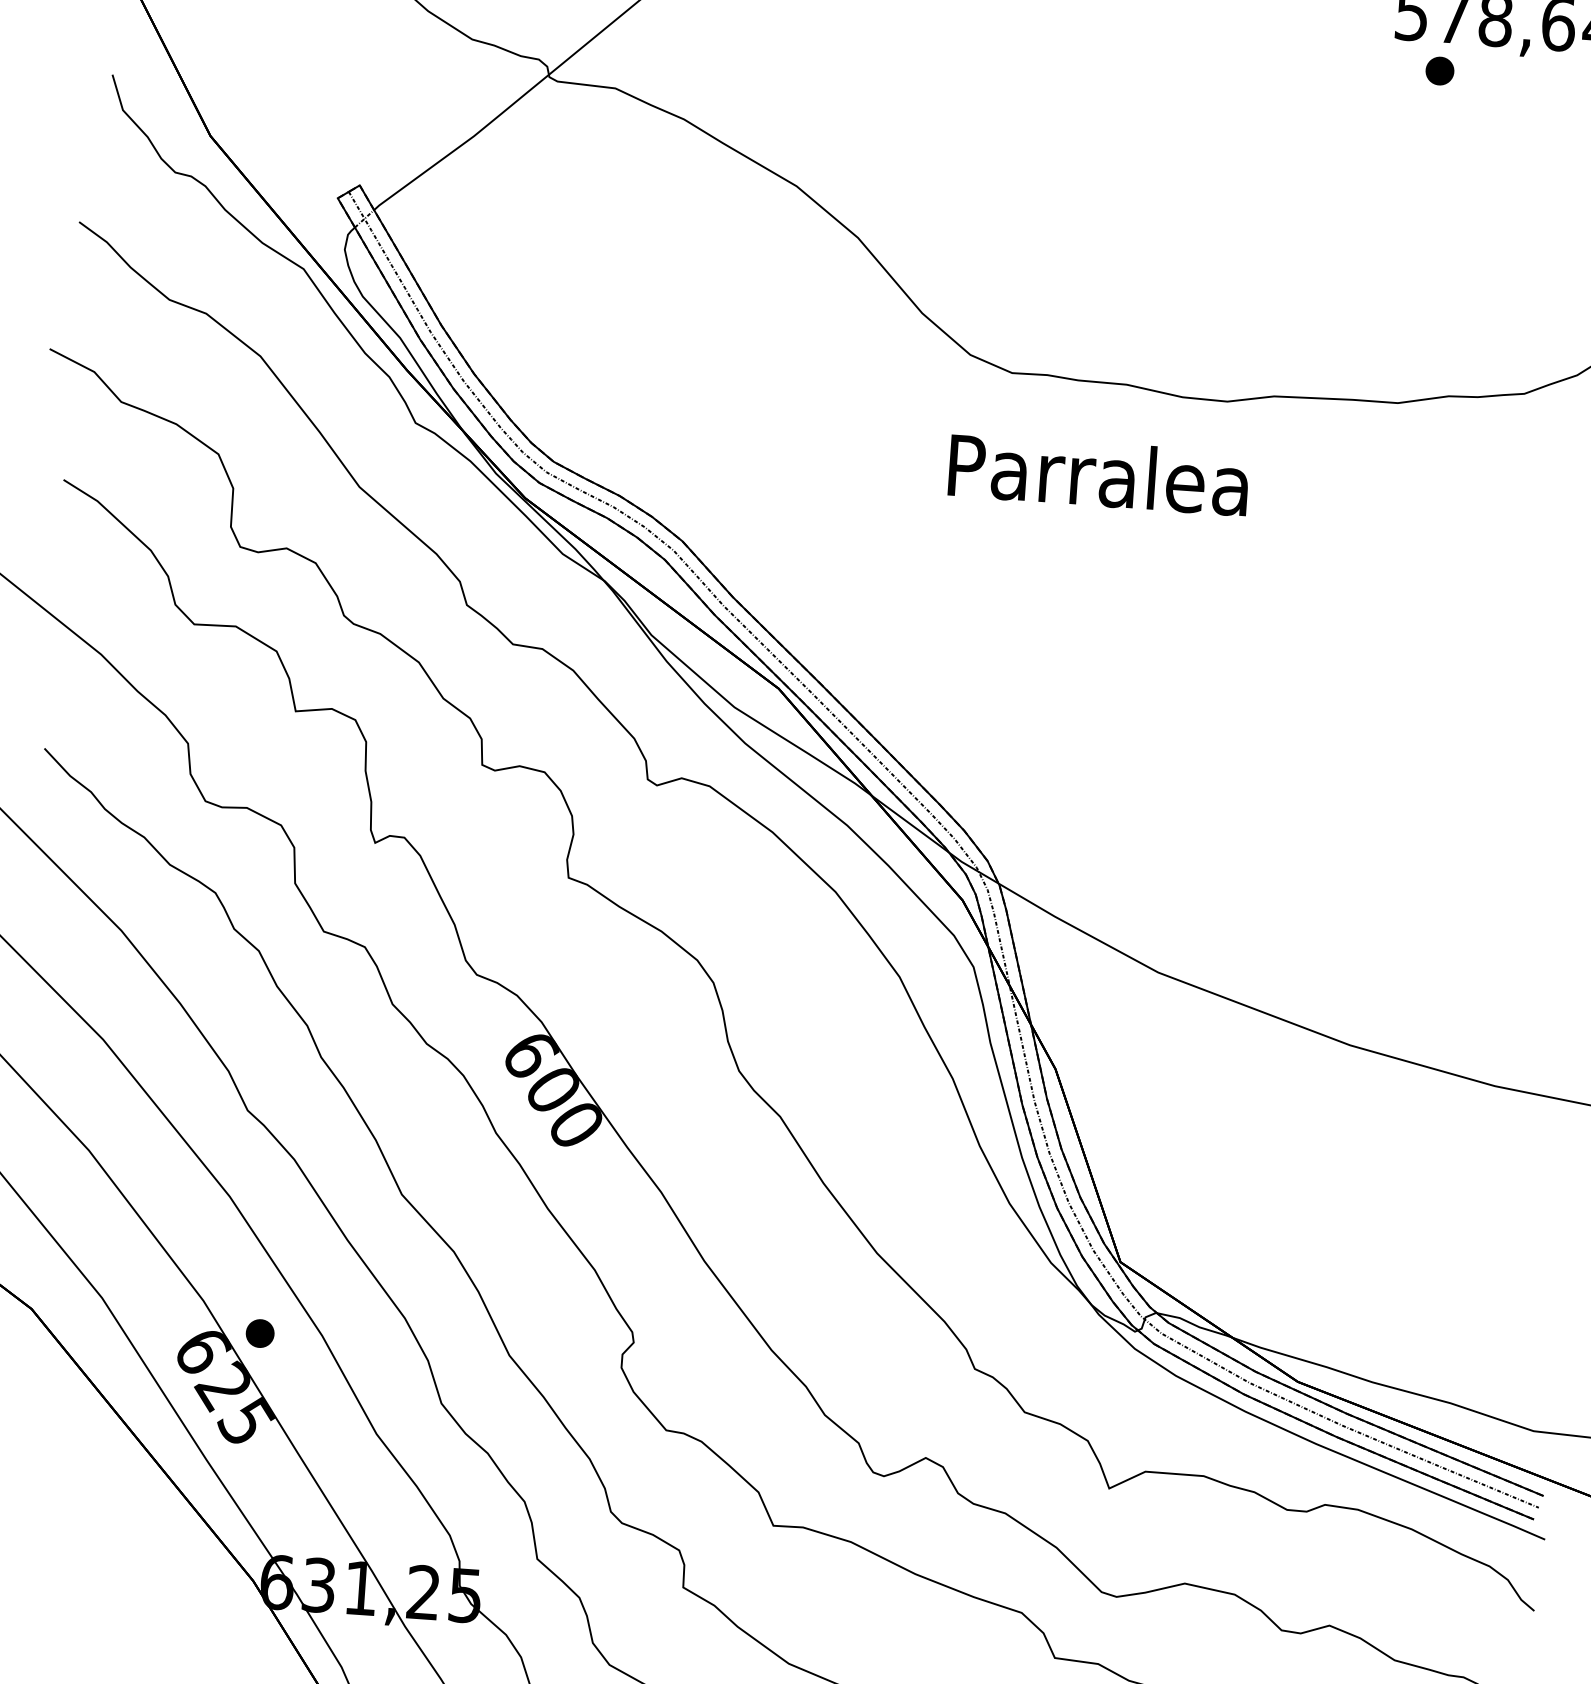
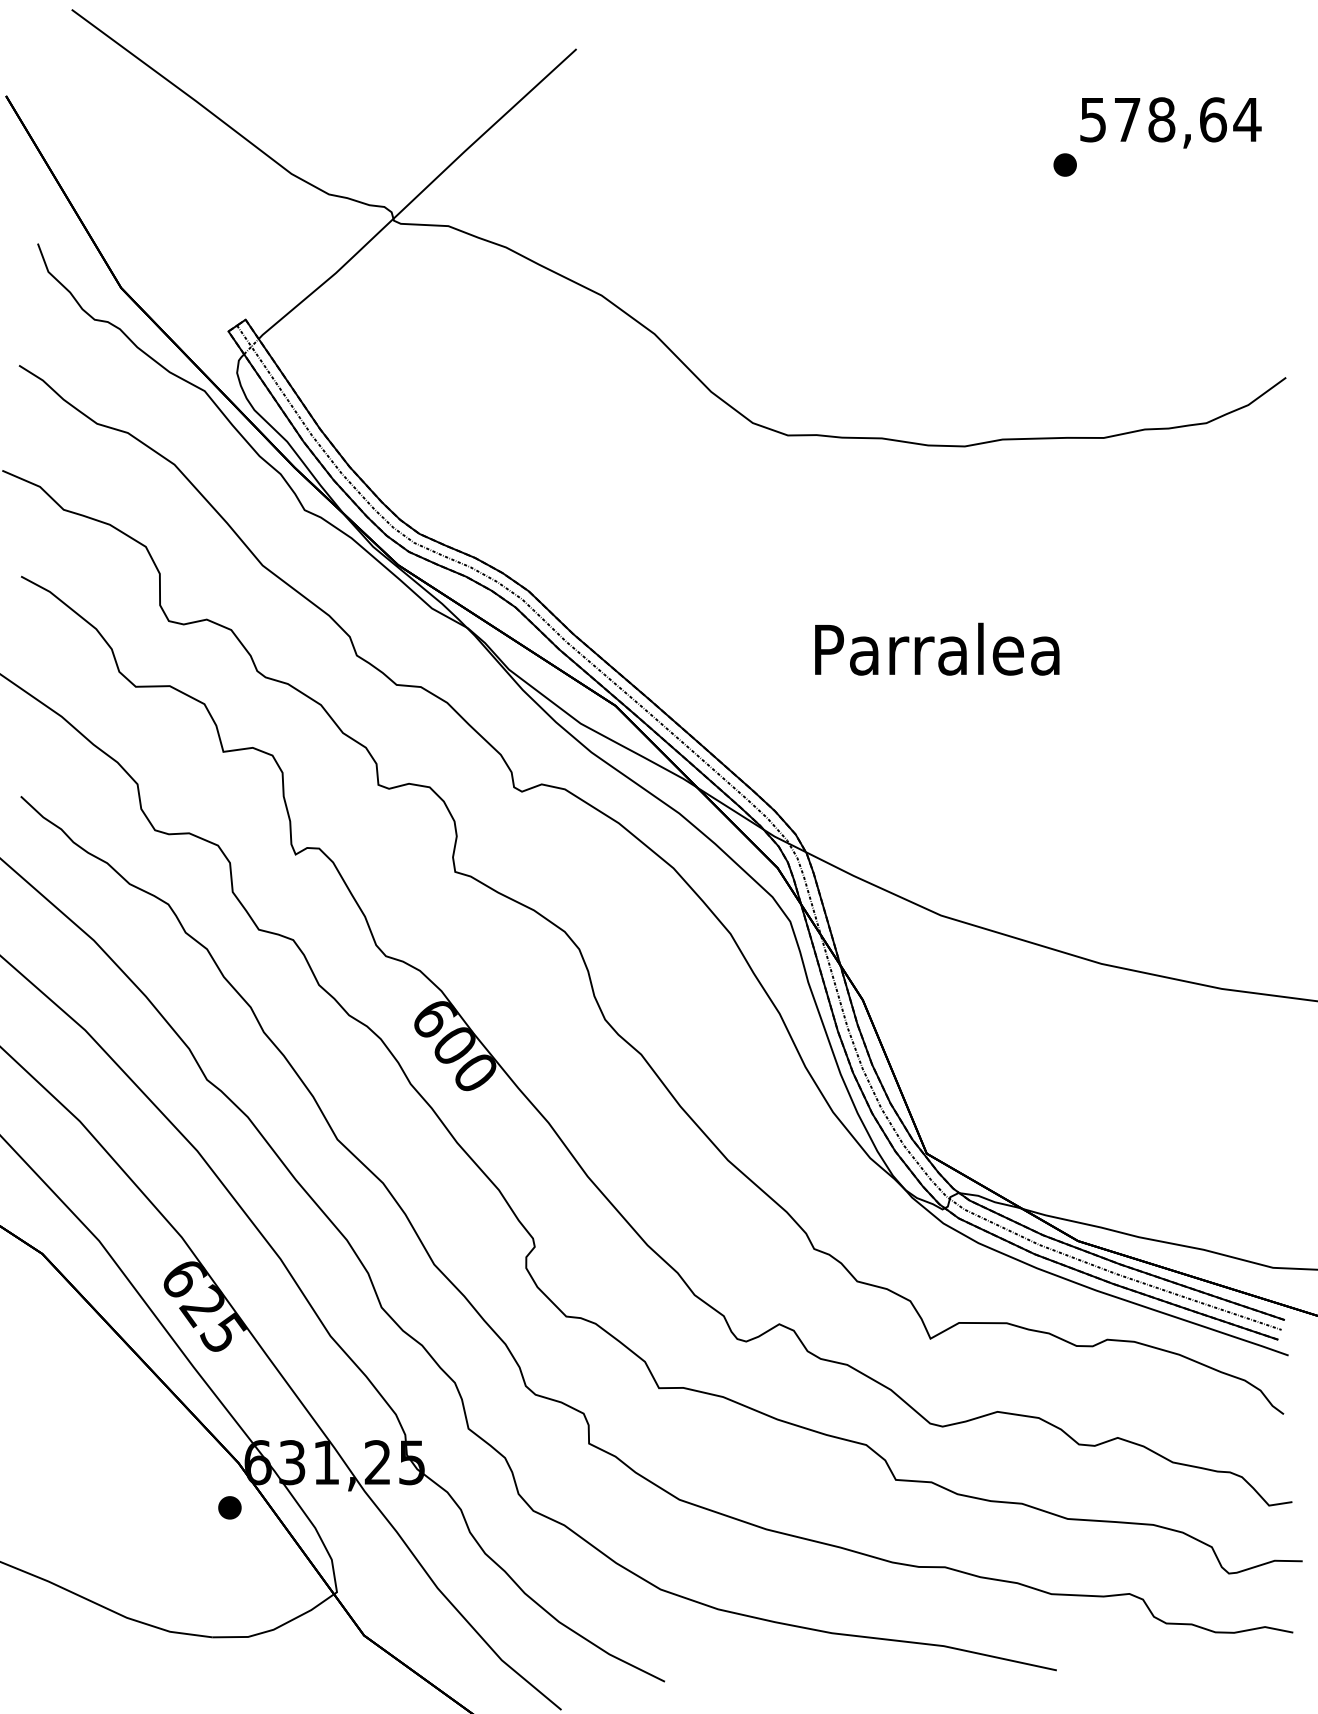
part: (1439, 70) -> (1064, 164), moved
text: (1099, 473) -> (937, 648), moved
part: (259, 1333) -> (229, 1507), moved

